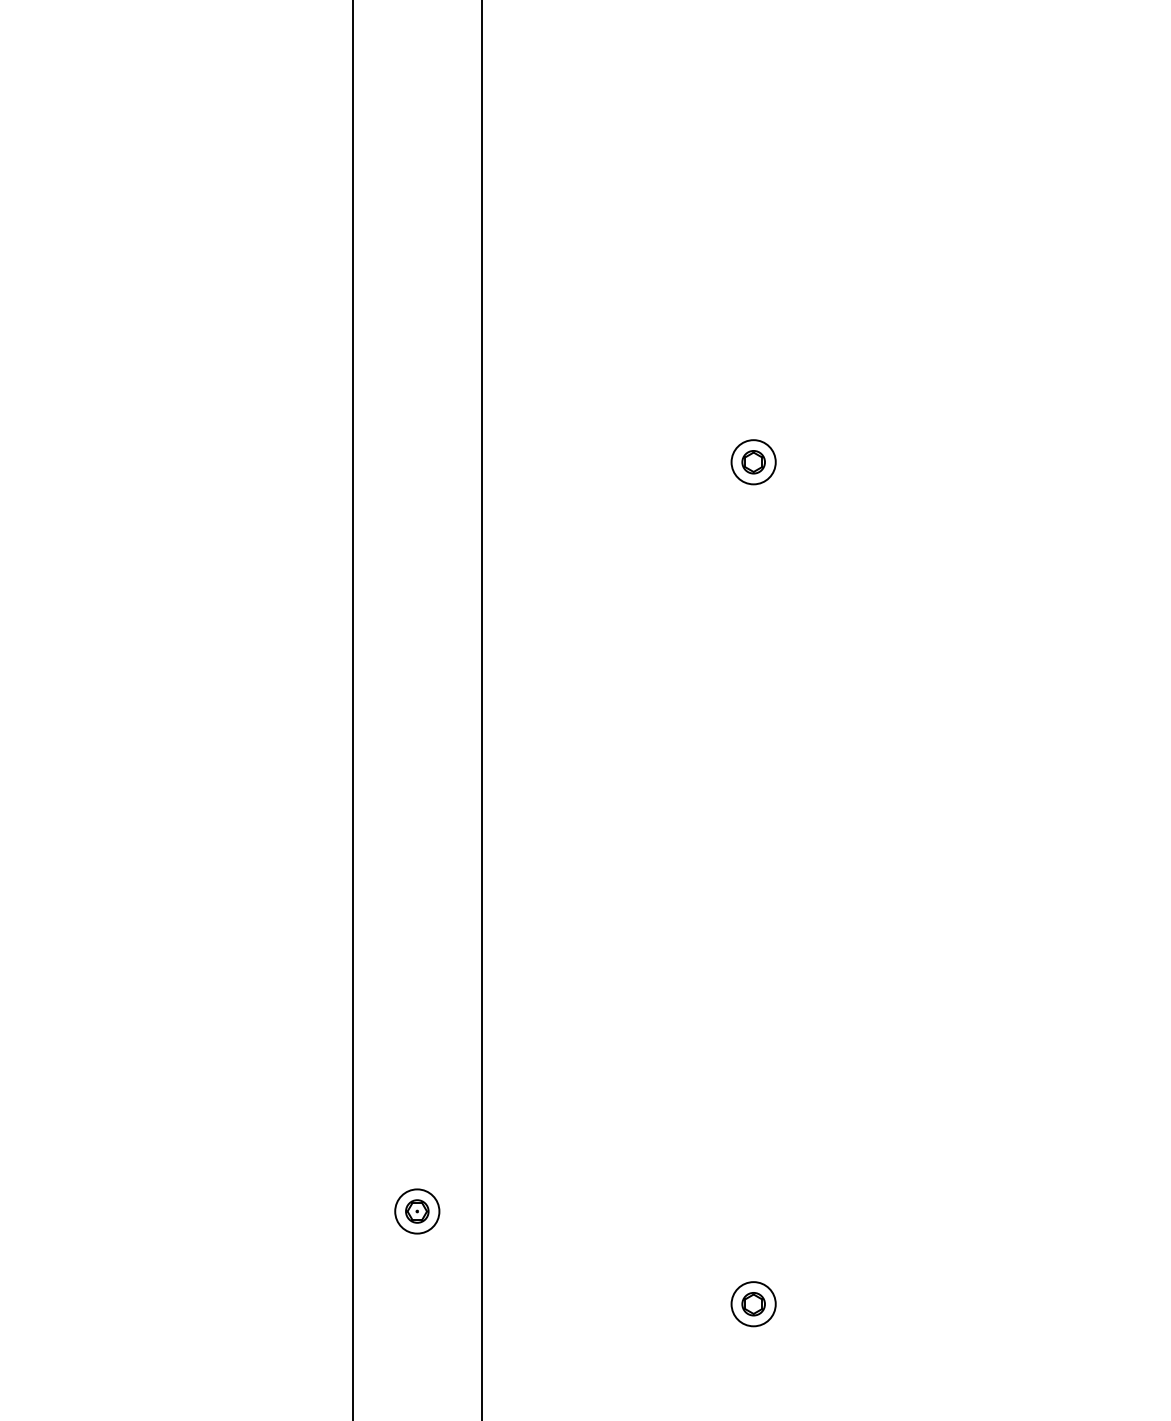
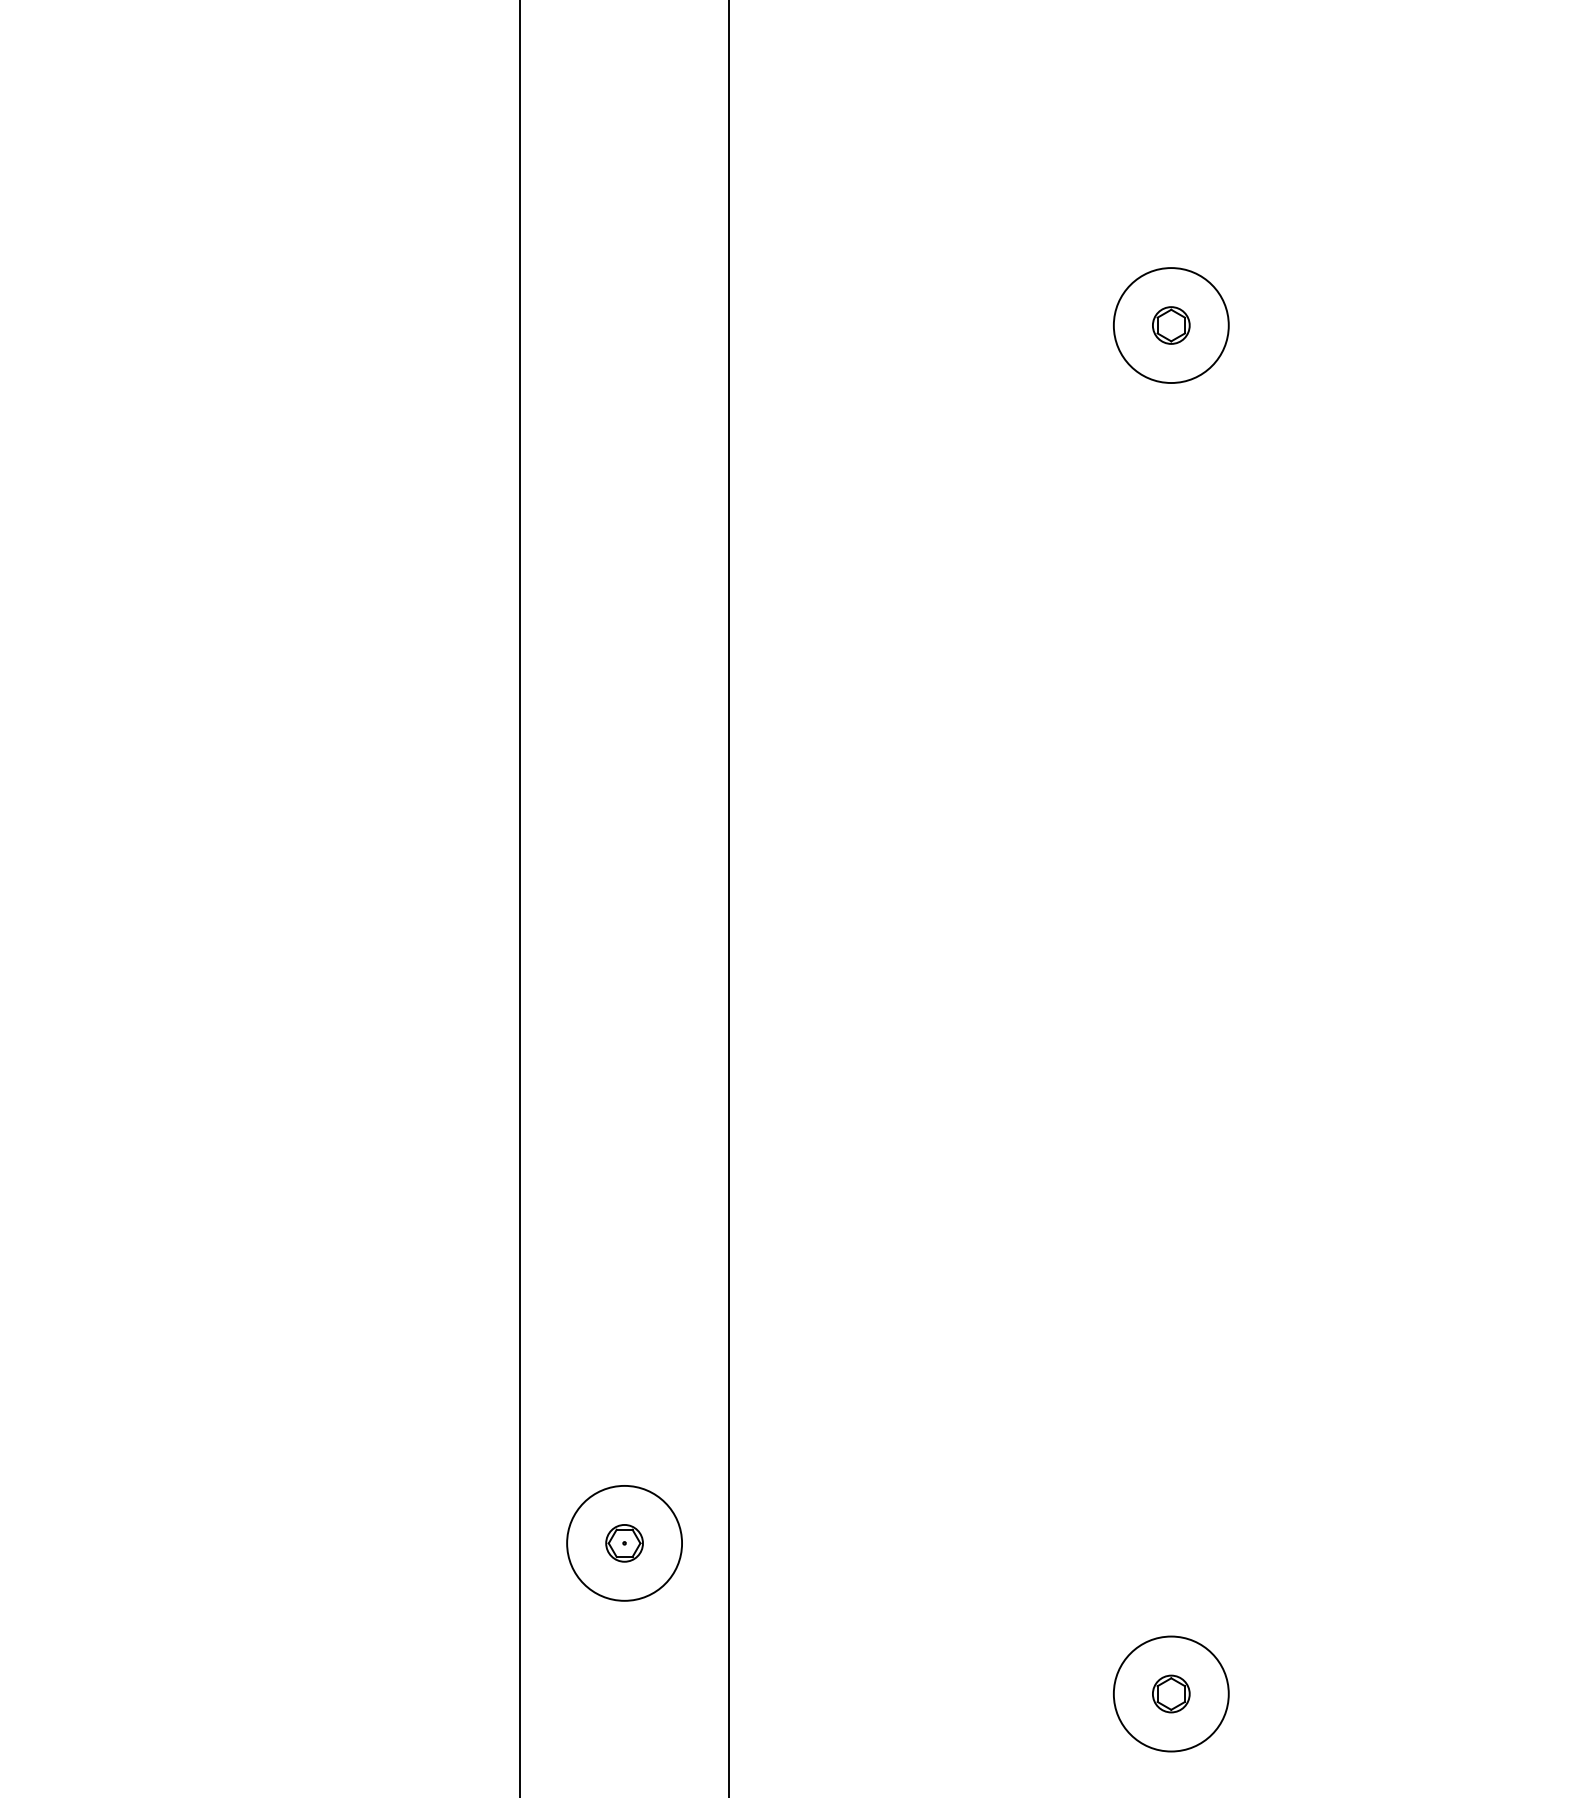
circle: (753, 462) -> (1171, 325), size x1.6
circle: (417, 1211) -> (624, 1543), size x1.6
circle: (753, 1304) -> (1171, 1694), size x1.6

